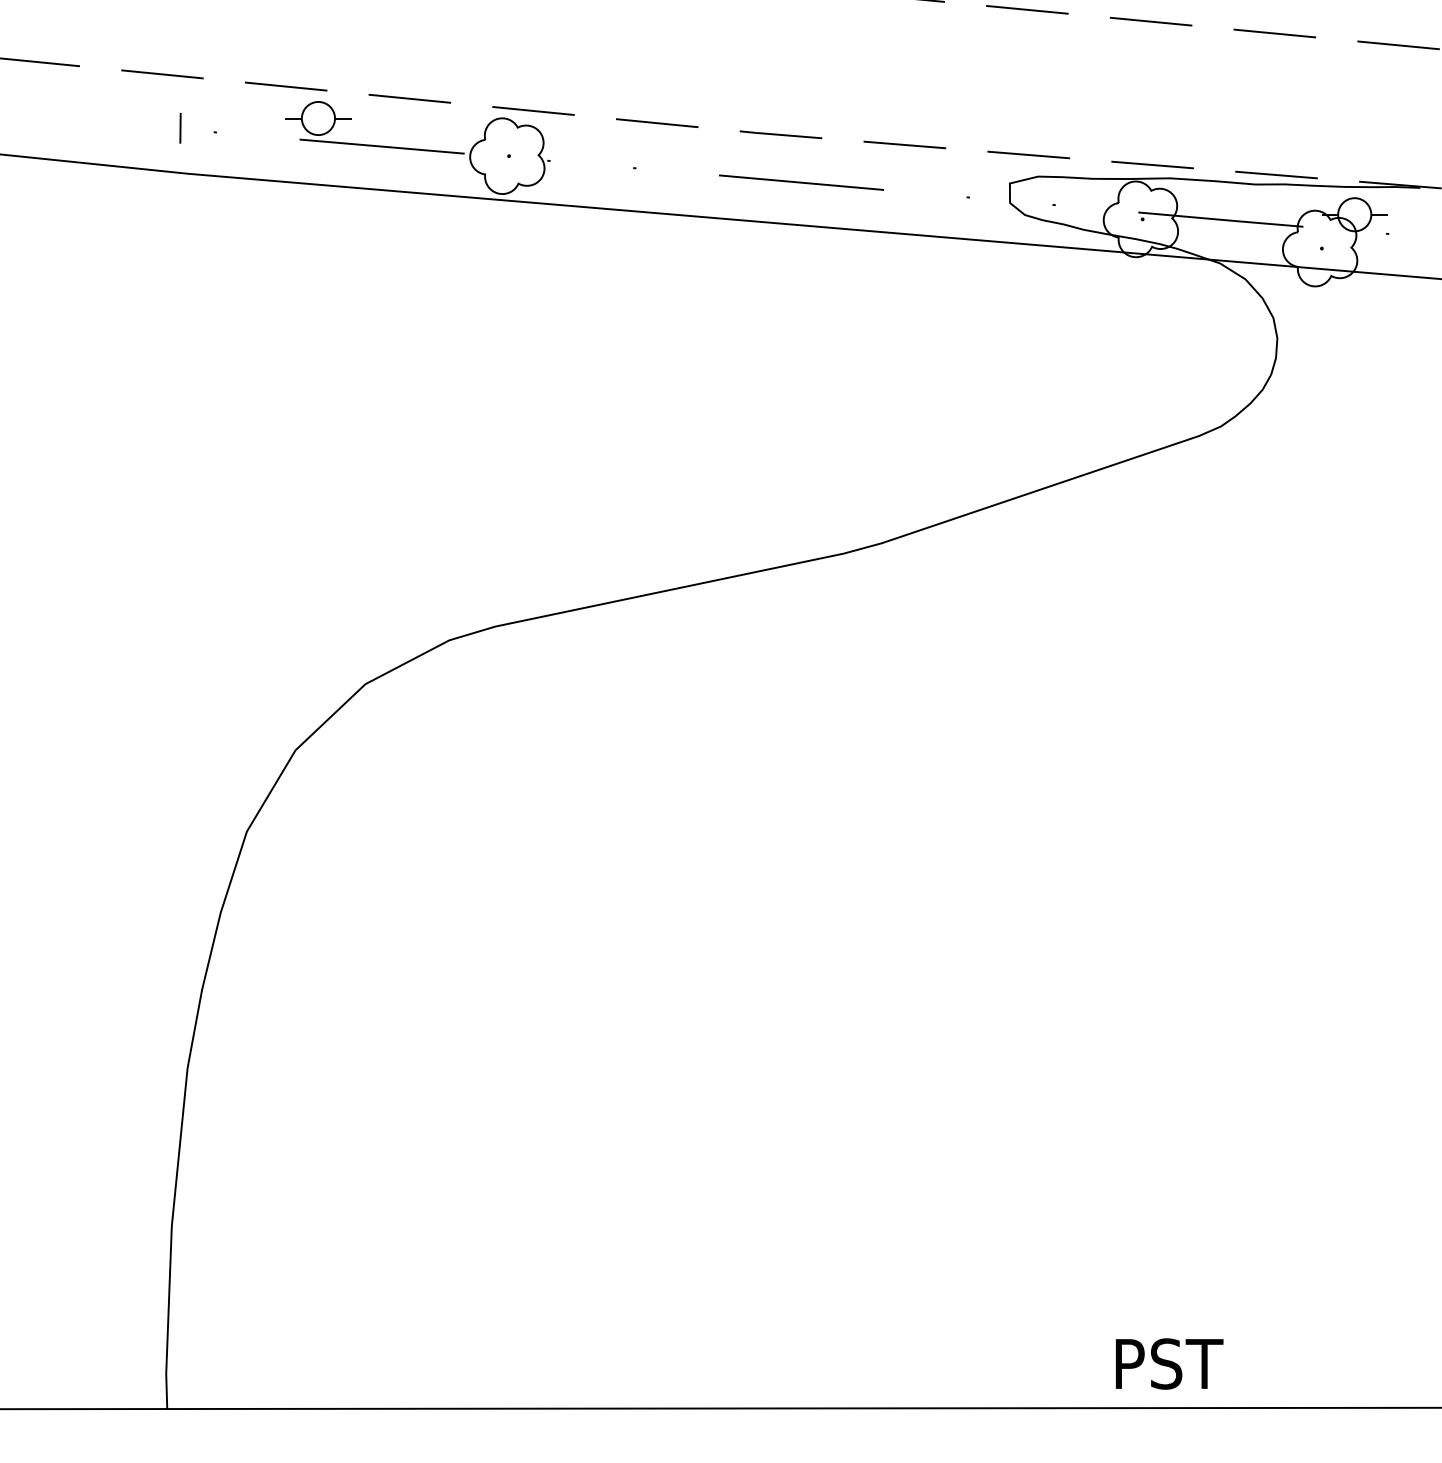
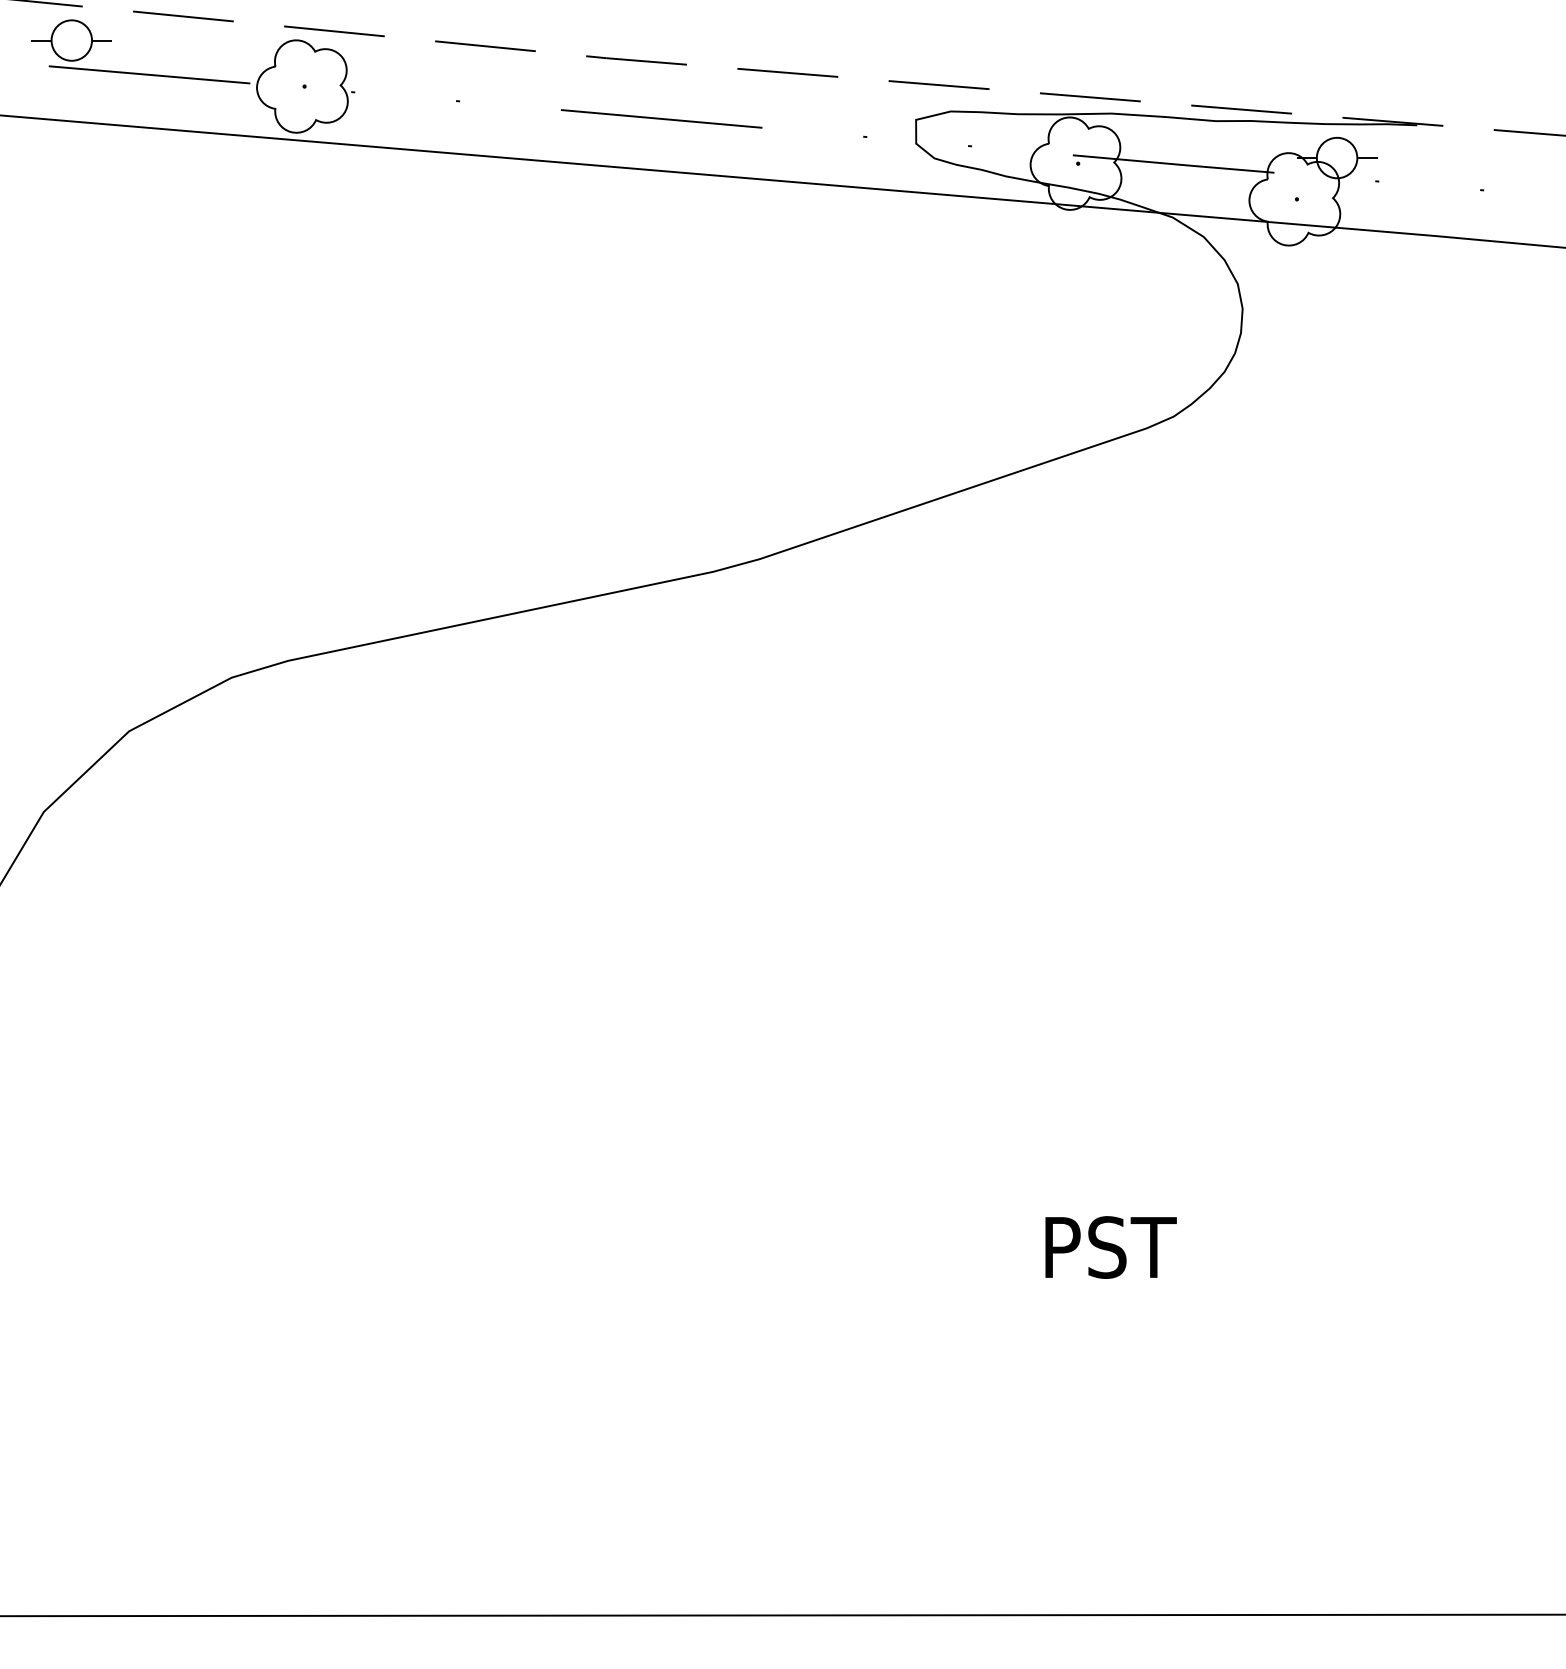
text: (1169, 1363) -> (1110, 1246), moved

